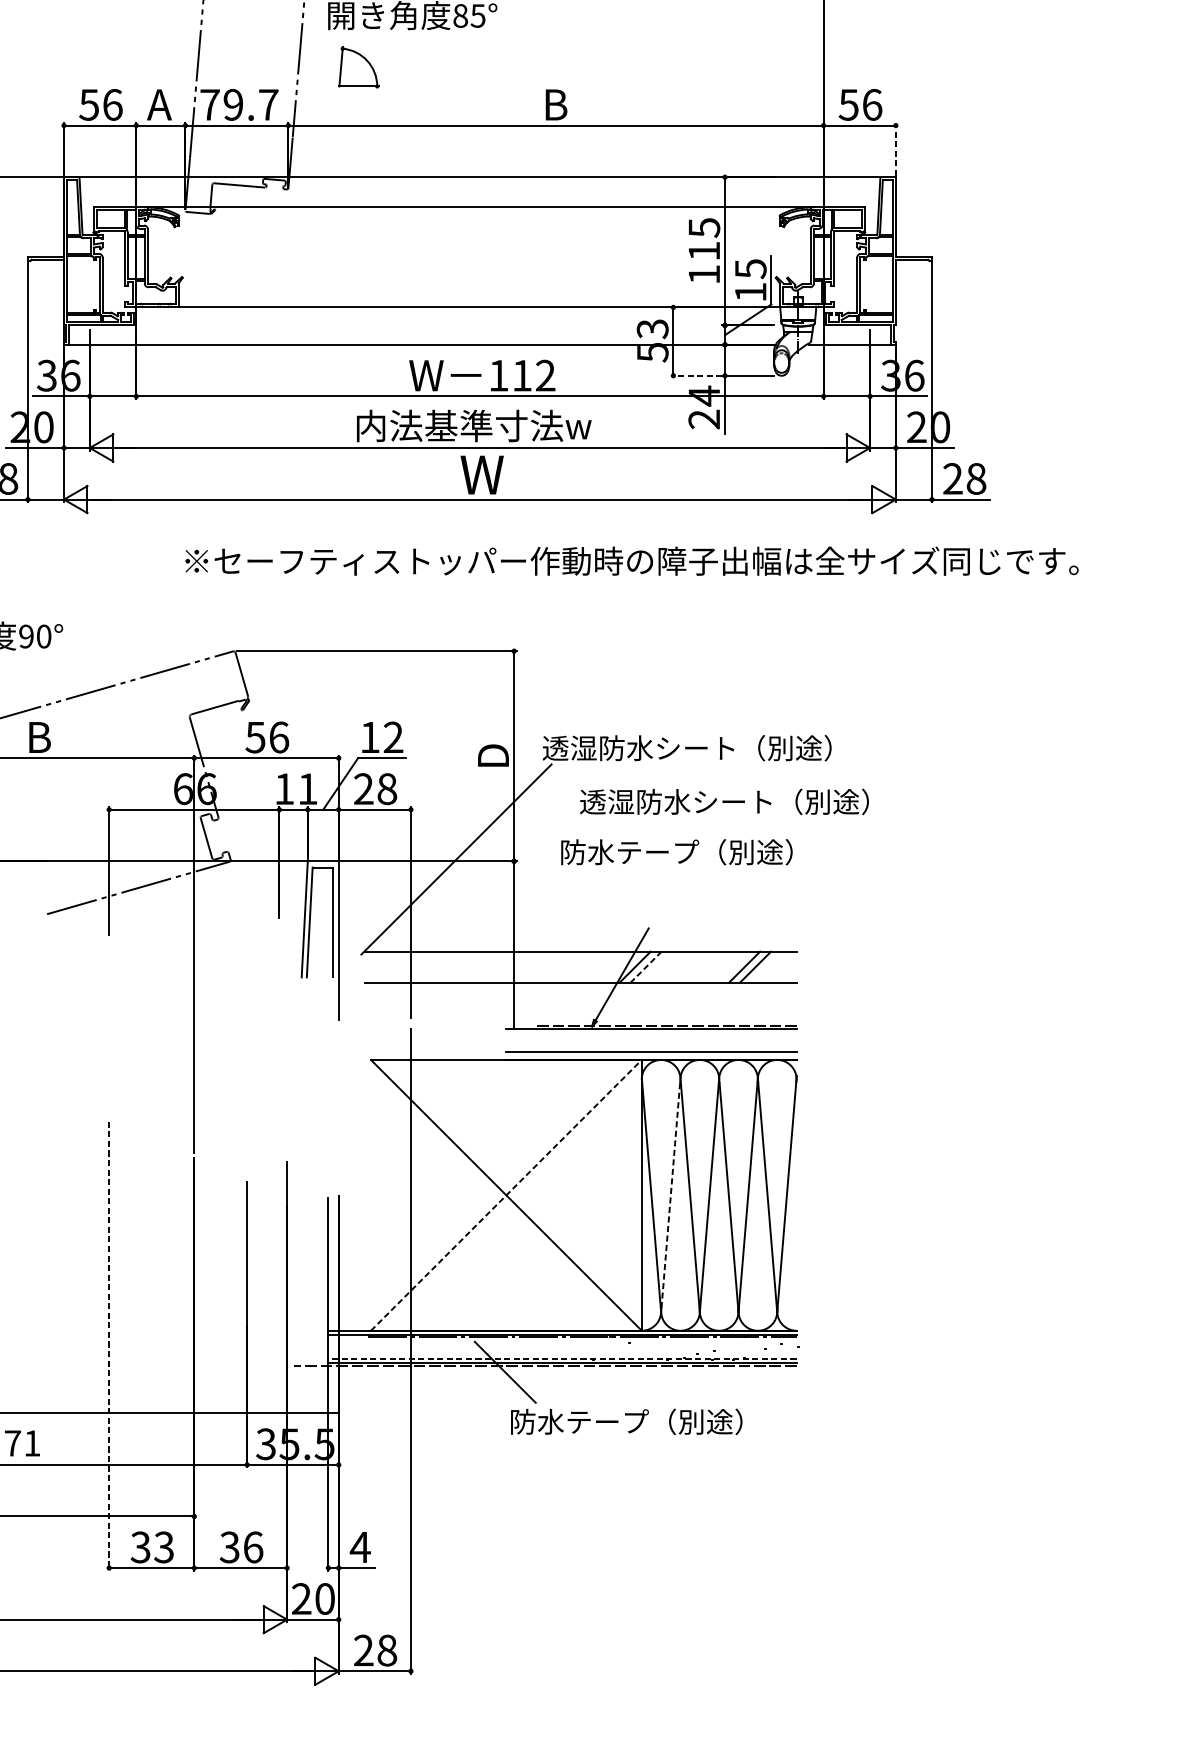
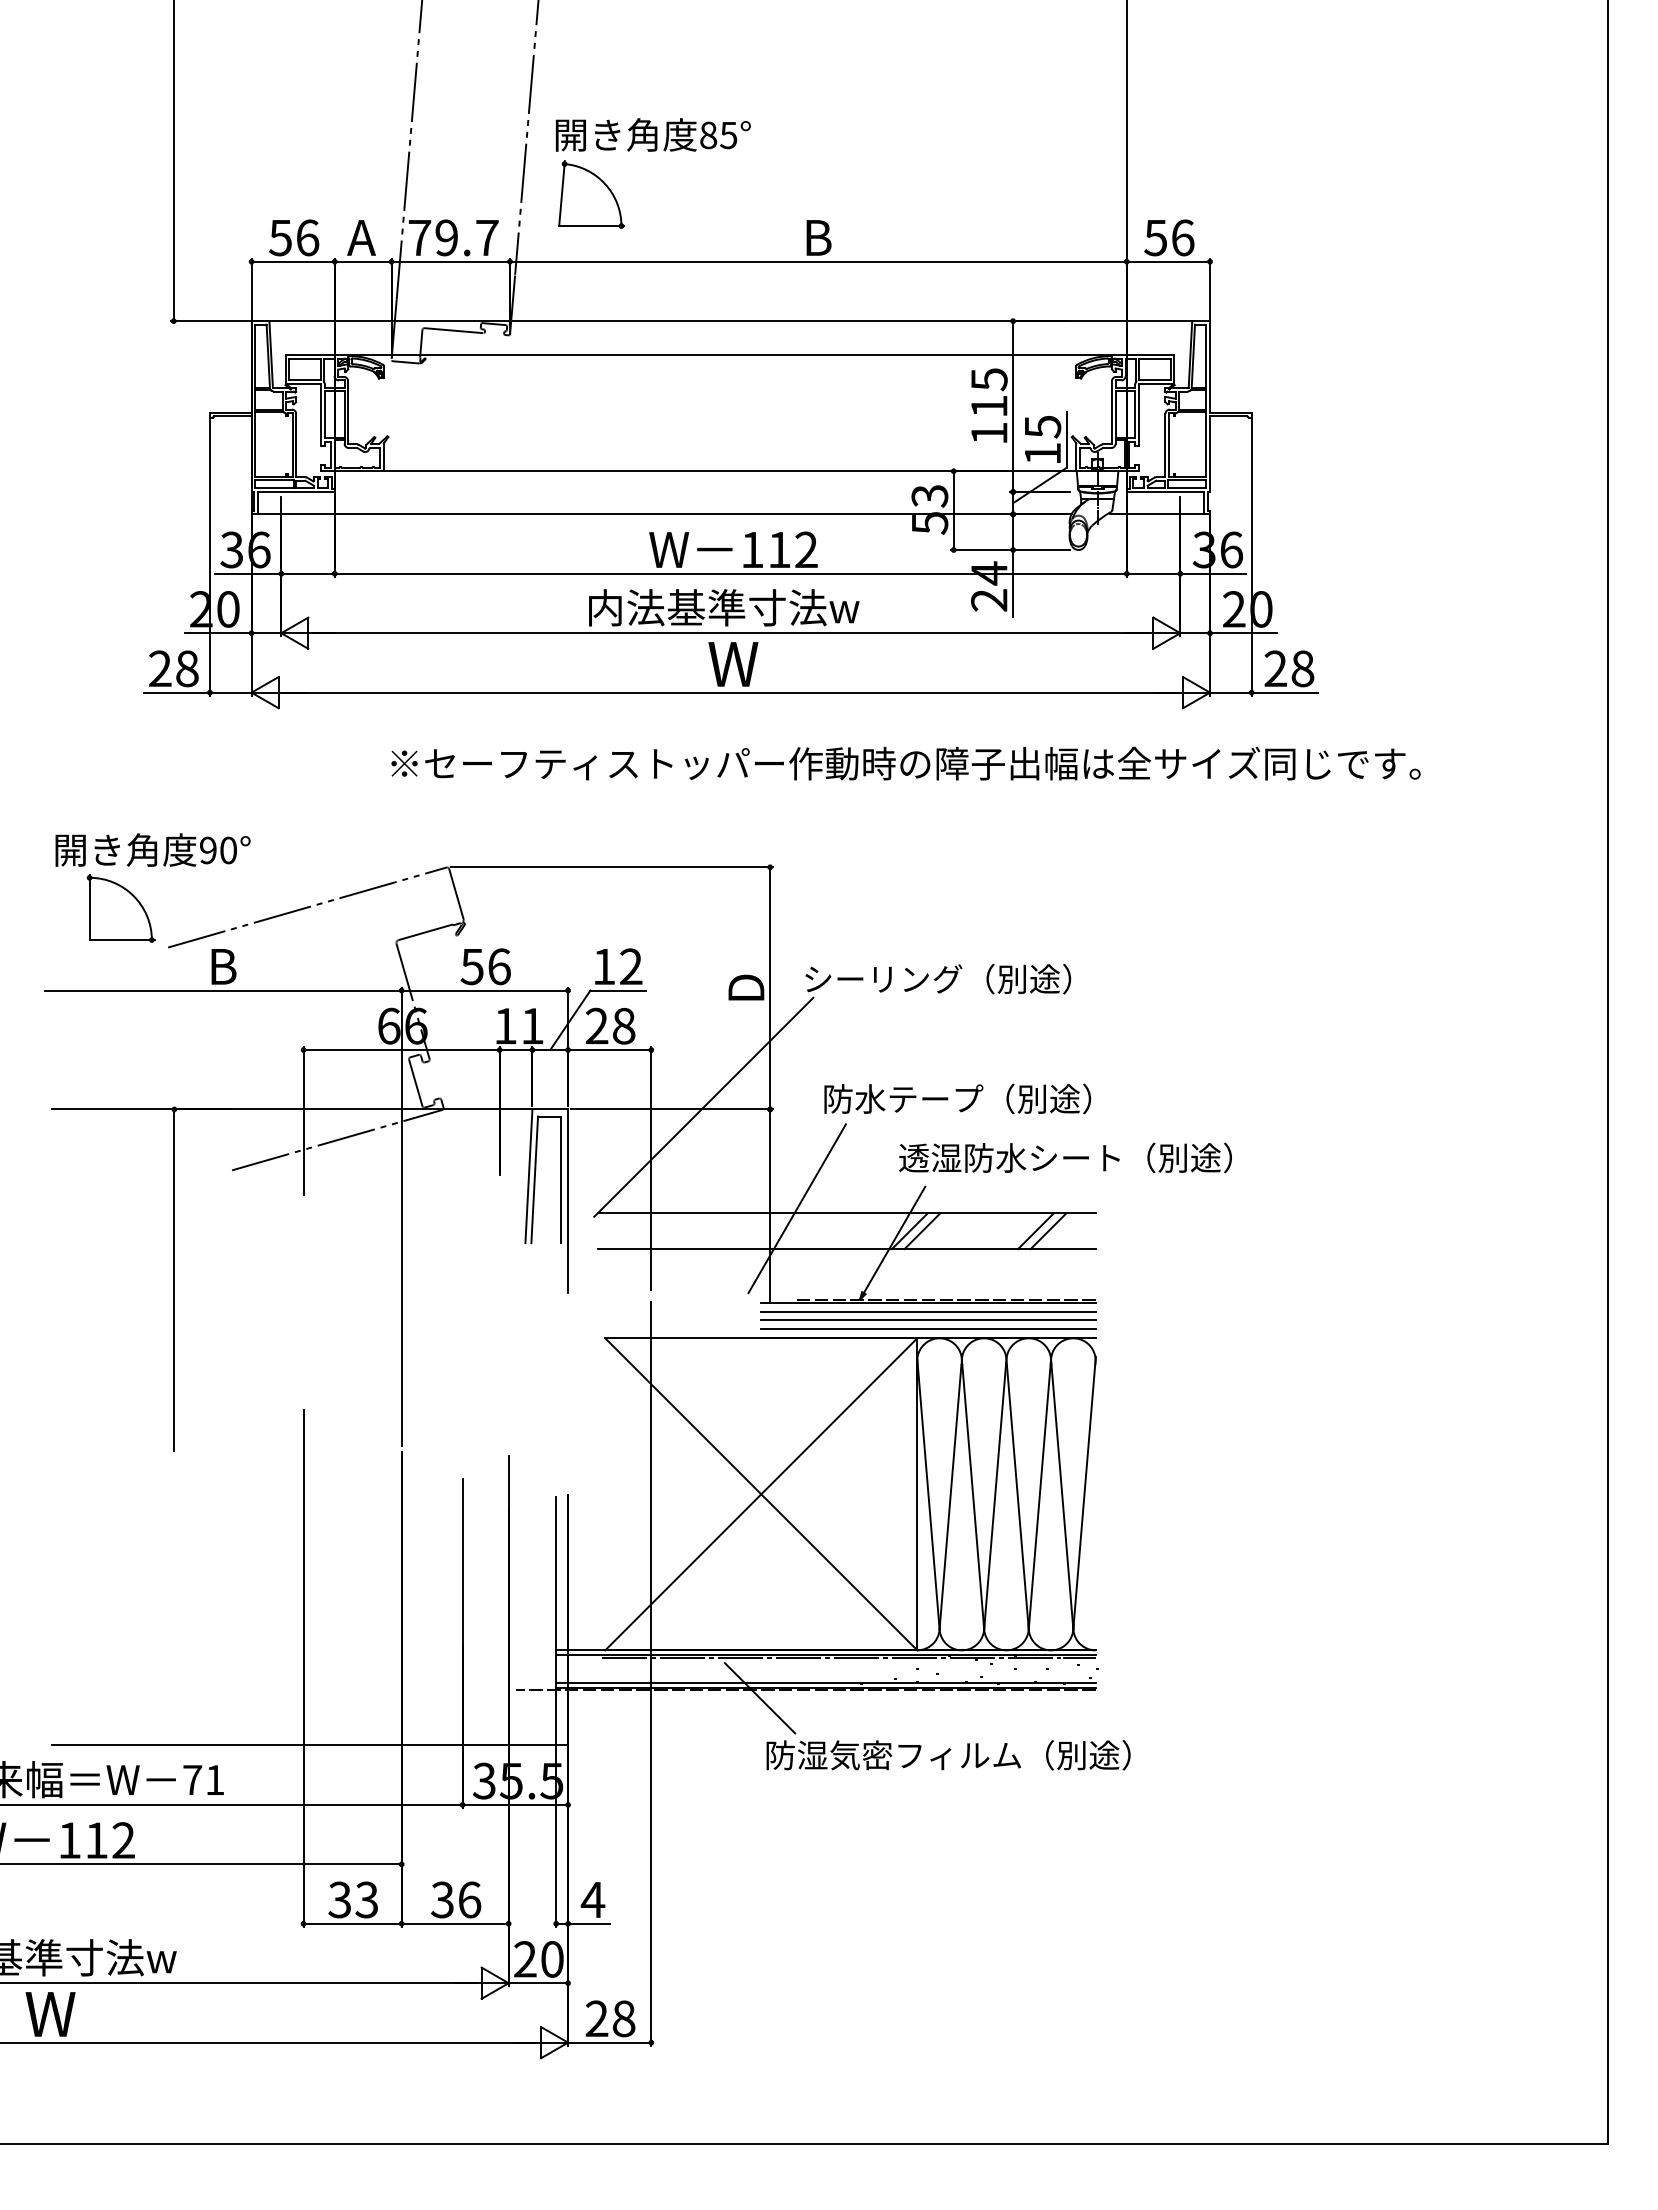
part: (359, 67) -> (591, 194), size x1.43
line: (896, 148) -> (1210, 288), dashed -> solid
line: (696, 376) -> (980, 550), dashed -> solid
text: (687, 747) -> (969, 978), 透湿防水シート（別途） -> シーリング（別途）
text: (724, 801) -> (1065, 1157), moved
line: (536, 947) -> (796, 1208), added
line: (646, 967) -> (922, 1231), dashed -> solid
line: (651, 1036) -> (928, 1311), added
line: (651, 1044) -> (928, 1320), added
line: (506, 1195) -> (761, 1494), dashed -> solid
line: (670, 1198) -> (950, 1497), dashed -> solid
line: (109, 1346) -> (303, 1668), dashed -> solid
line: (562, 1359) -> (825, 1683), dashed -> solid
text: (681, 1422) -> (963, 1755), 防水テープ（別途） -> 防湿気密フィルム（別途）

